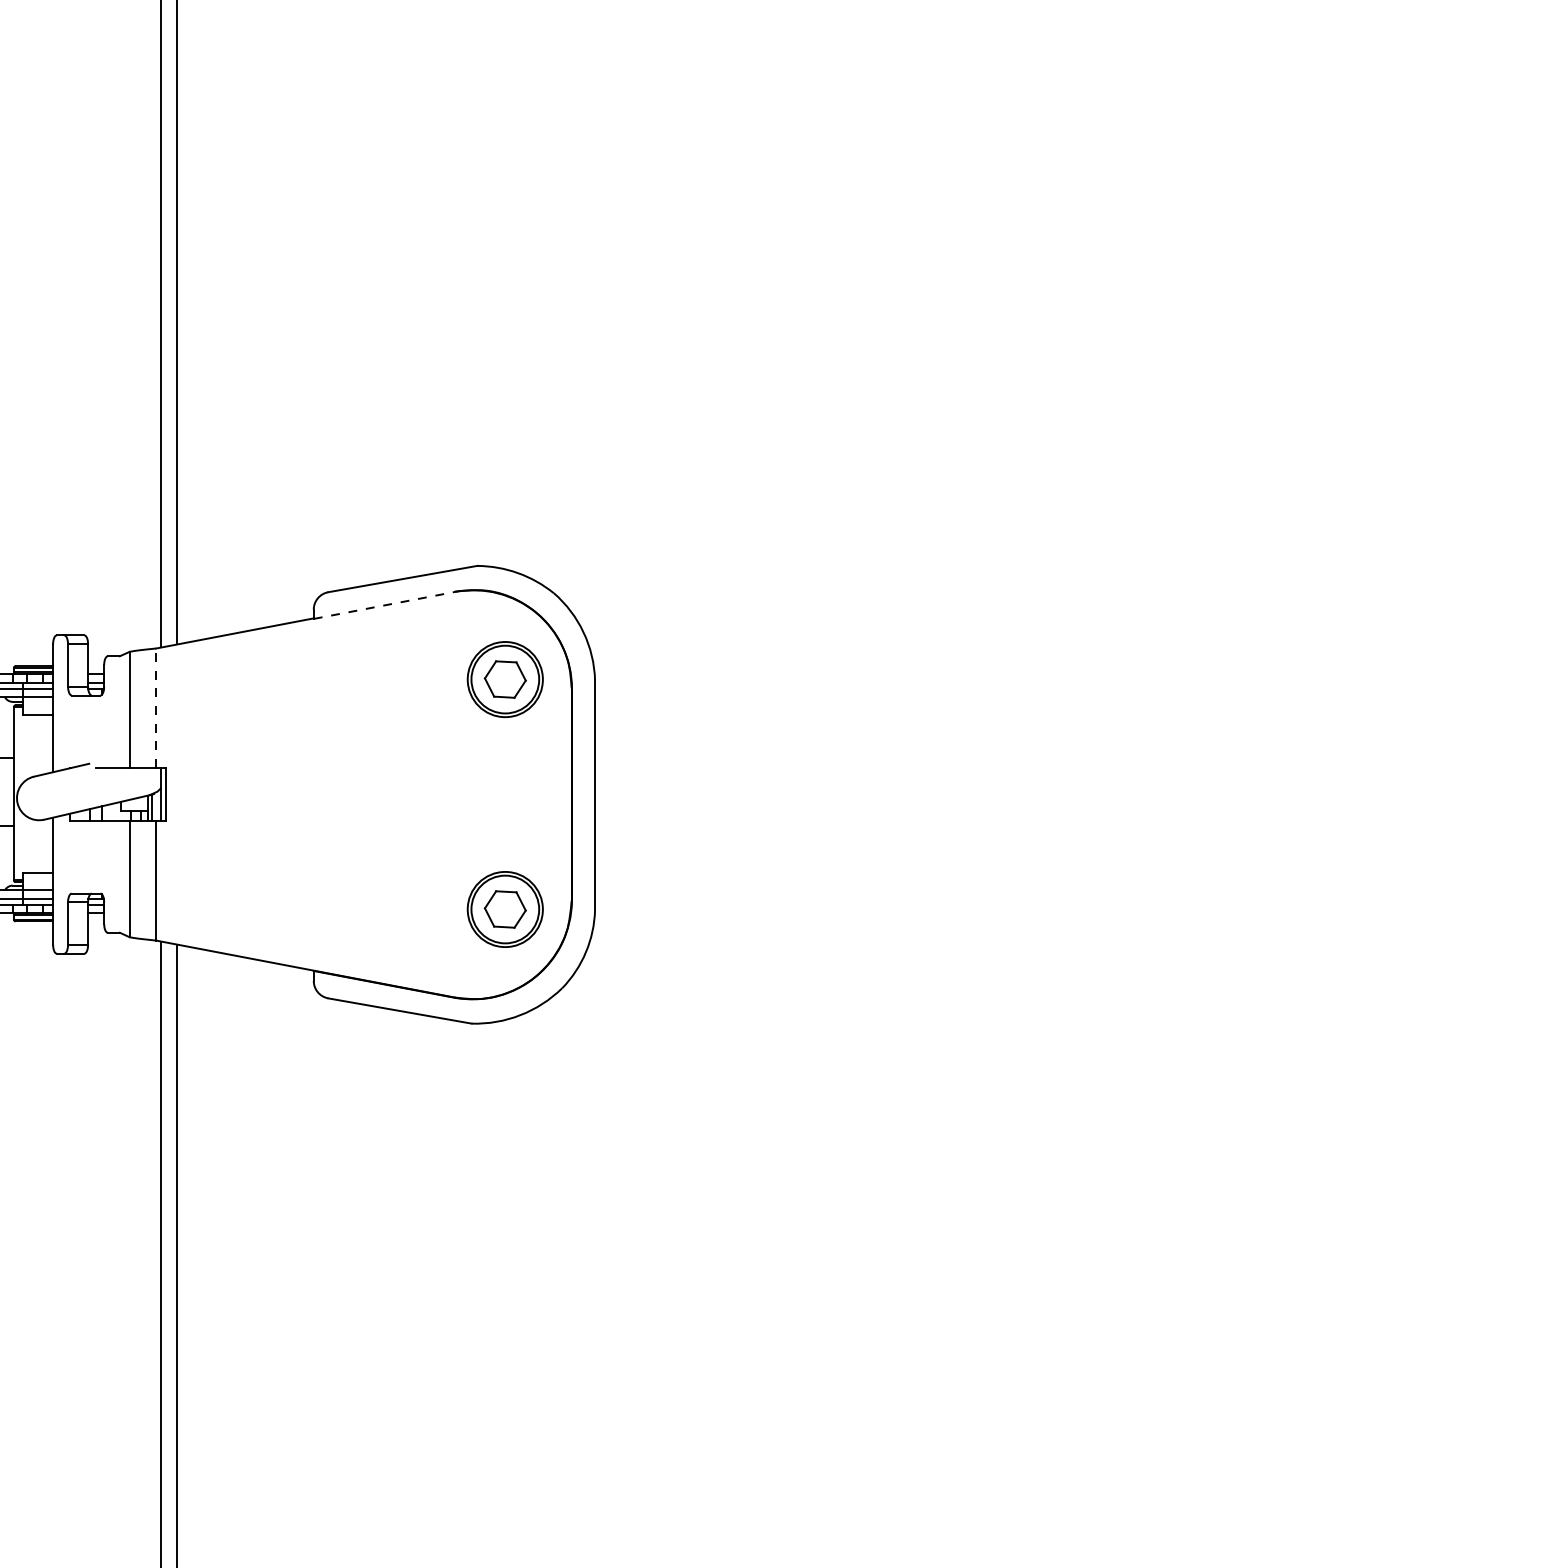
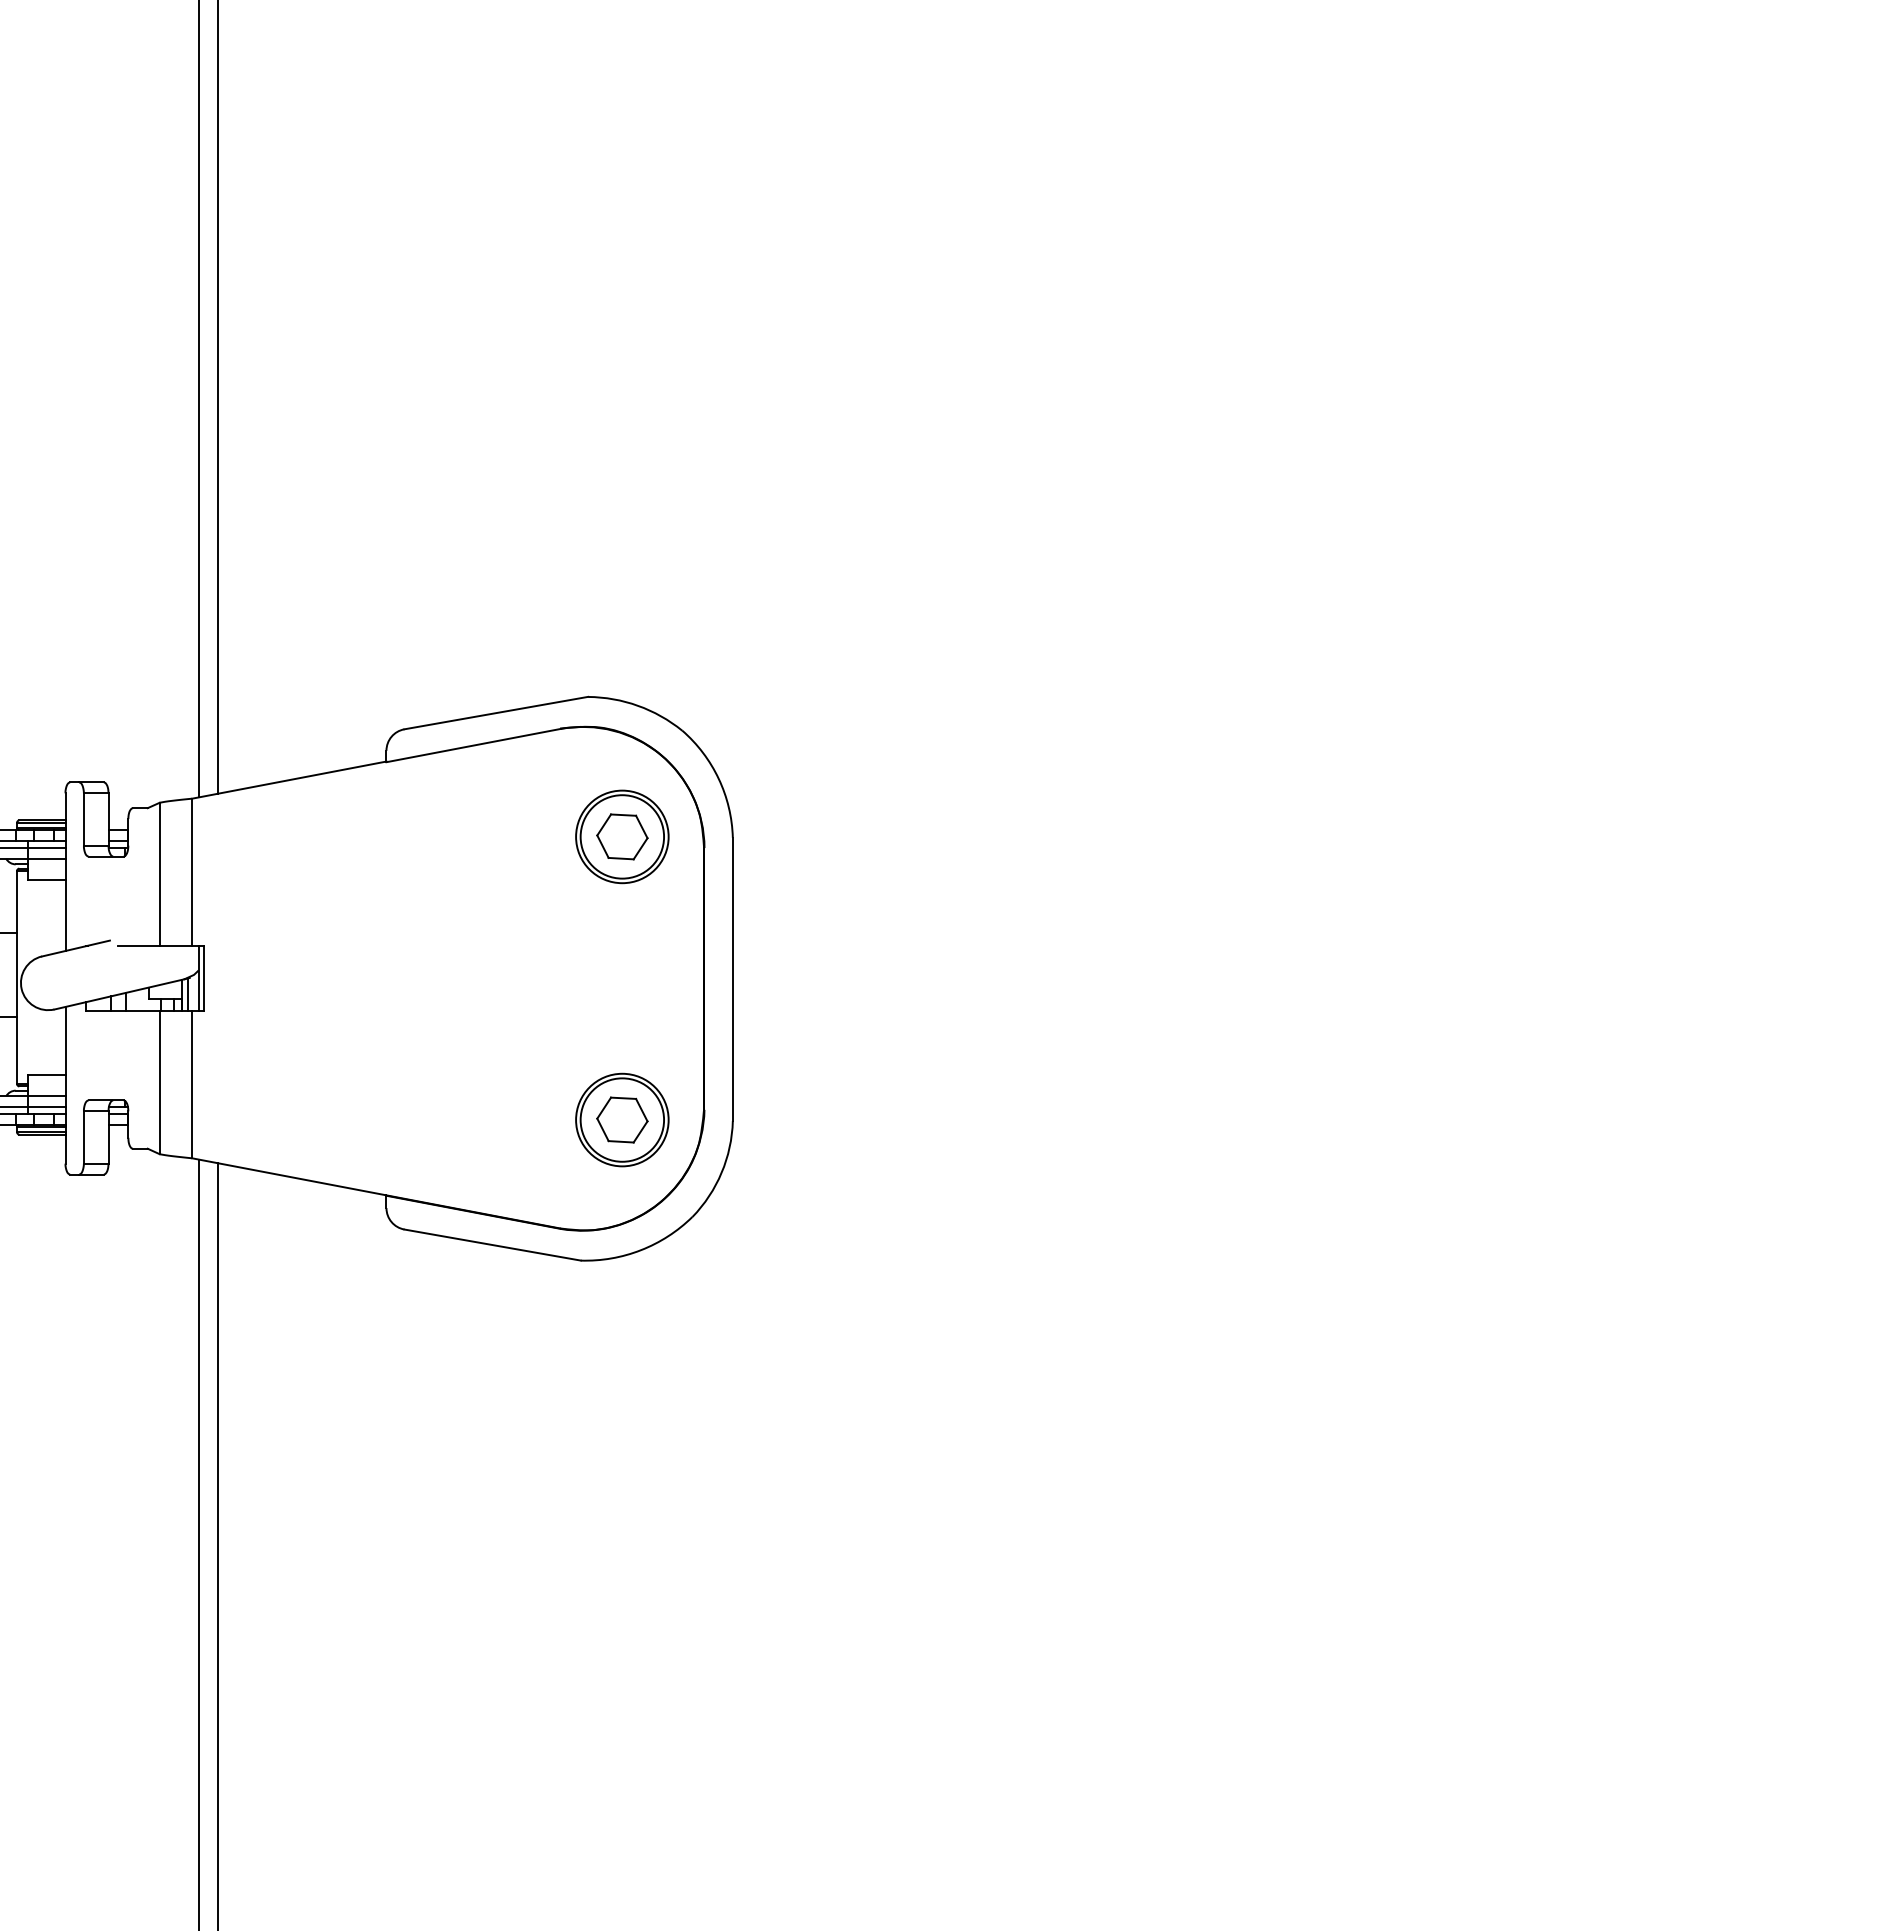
line: (384, 605) -> (473, 745), dashed -> solid
line: (156, 708) -> (192, 872), dashed -> solid

